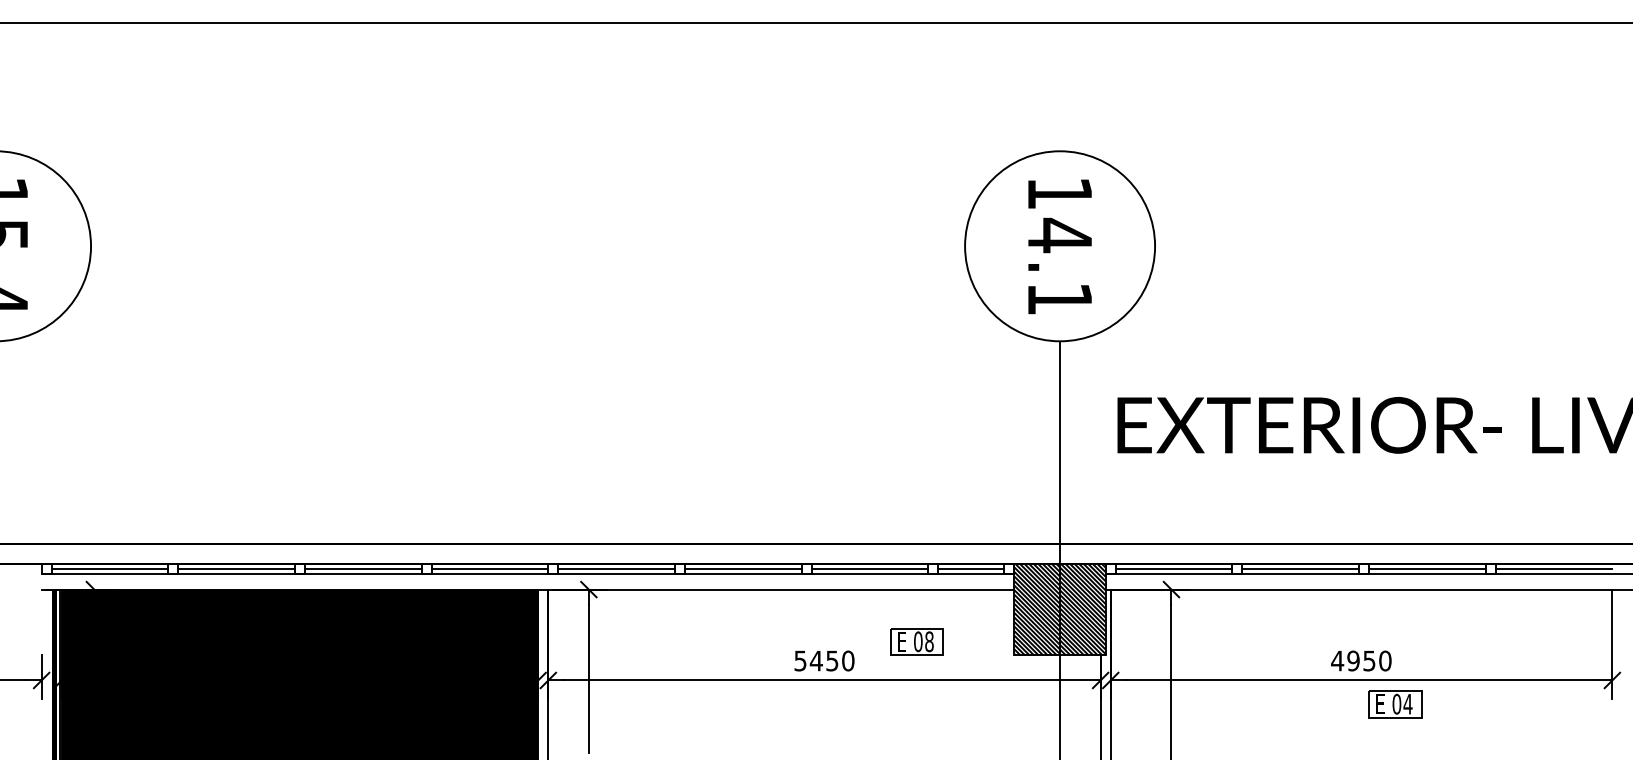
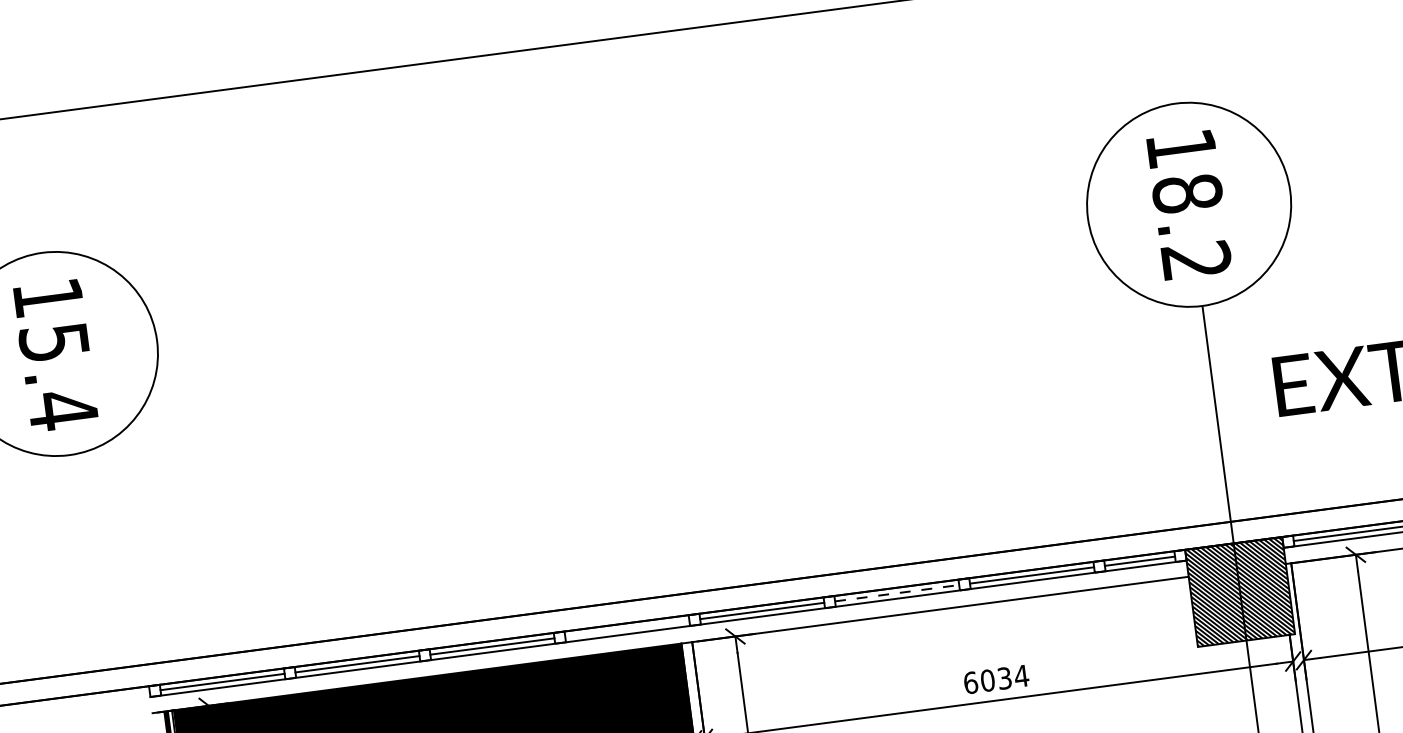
text: (1059, 265) -> (1191, 225), 14.1 -> 18.2
line: (489, 569) -> (626, 629), removed
line: (743, 569) -> (897, 593), solid -> dashed
part: (916, 641) -> (1091, 645), removed
text: (824, 660) -> (996, 678), 5450 -> 6034

